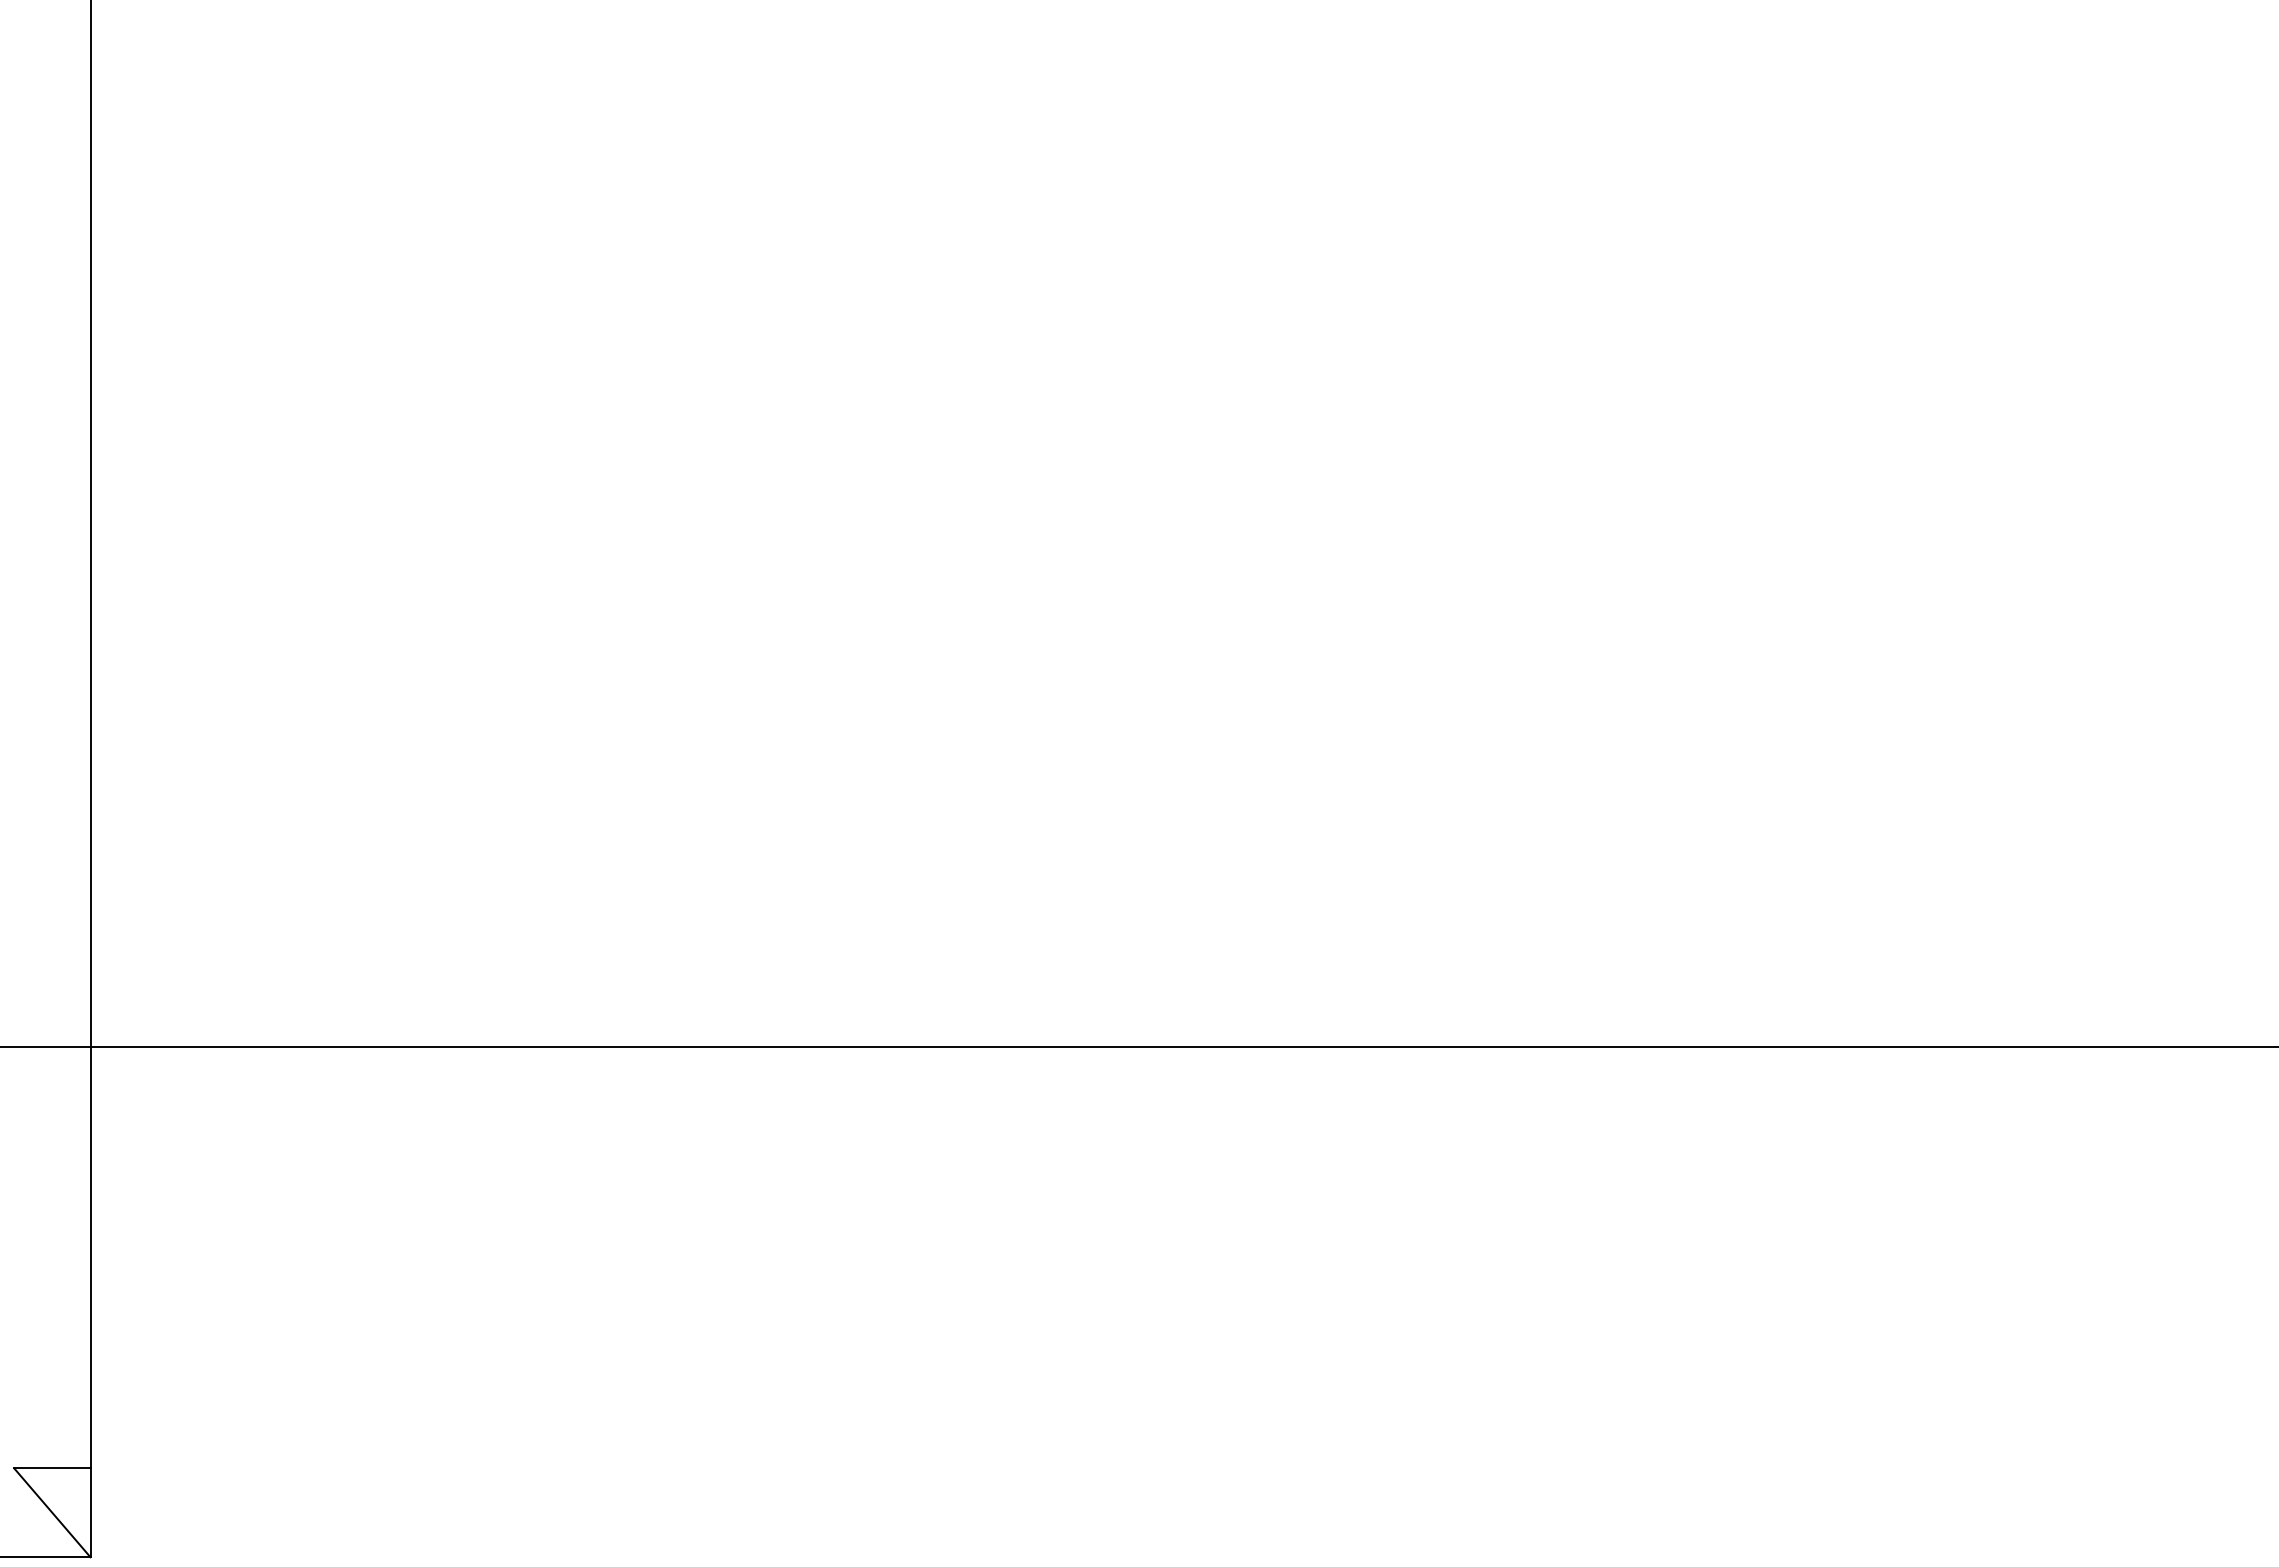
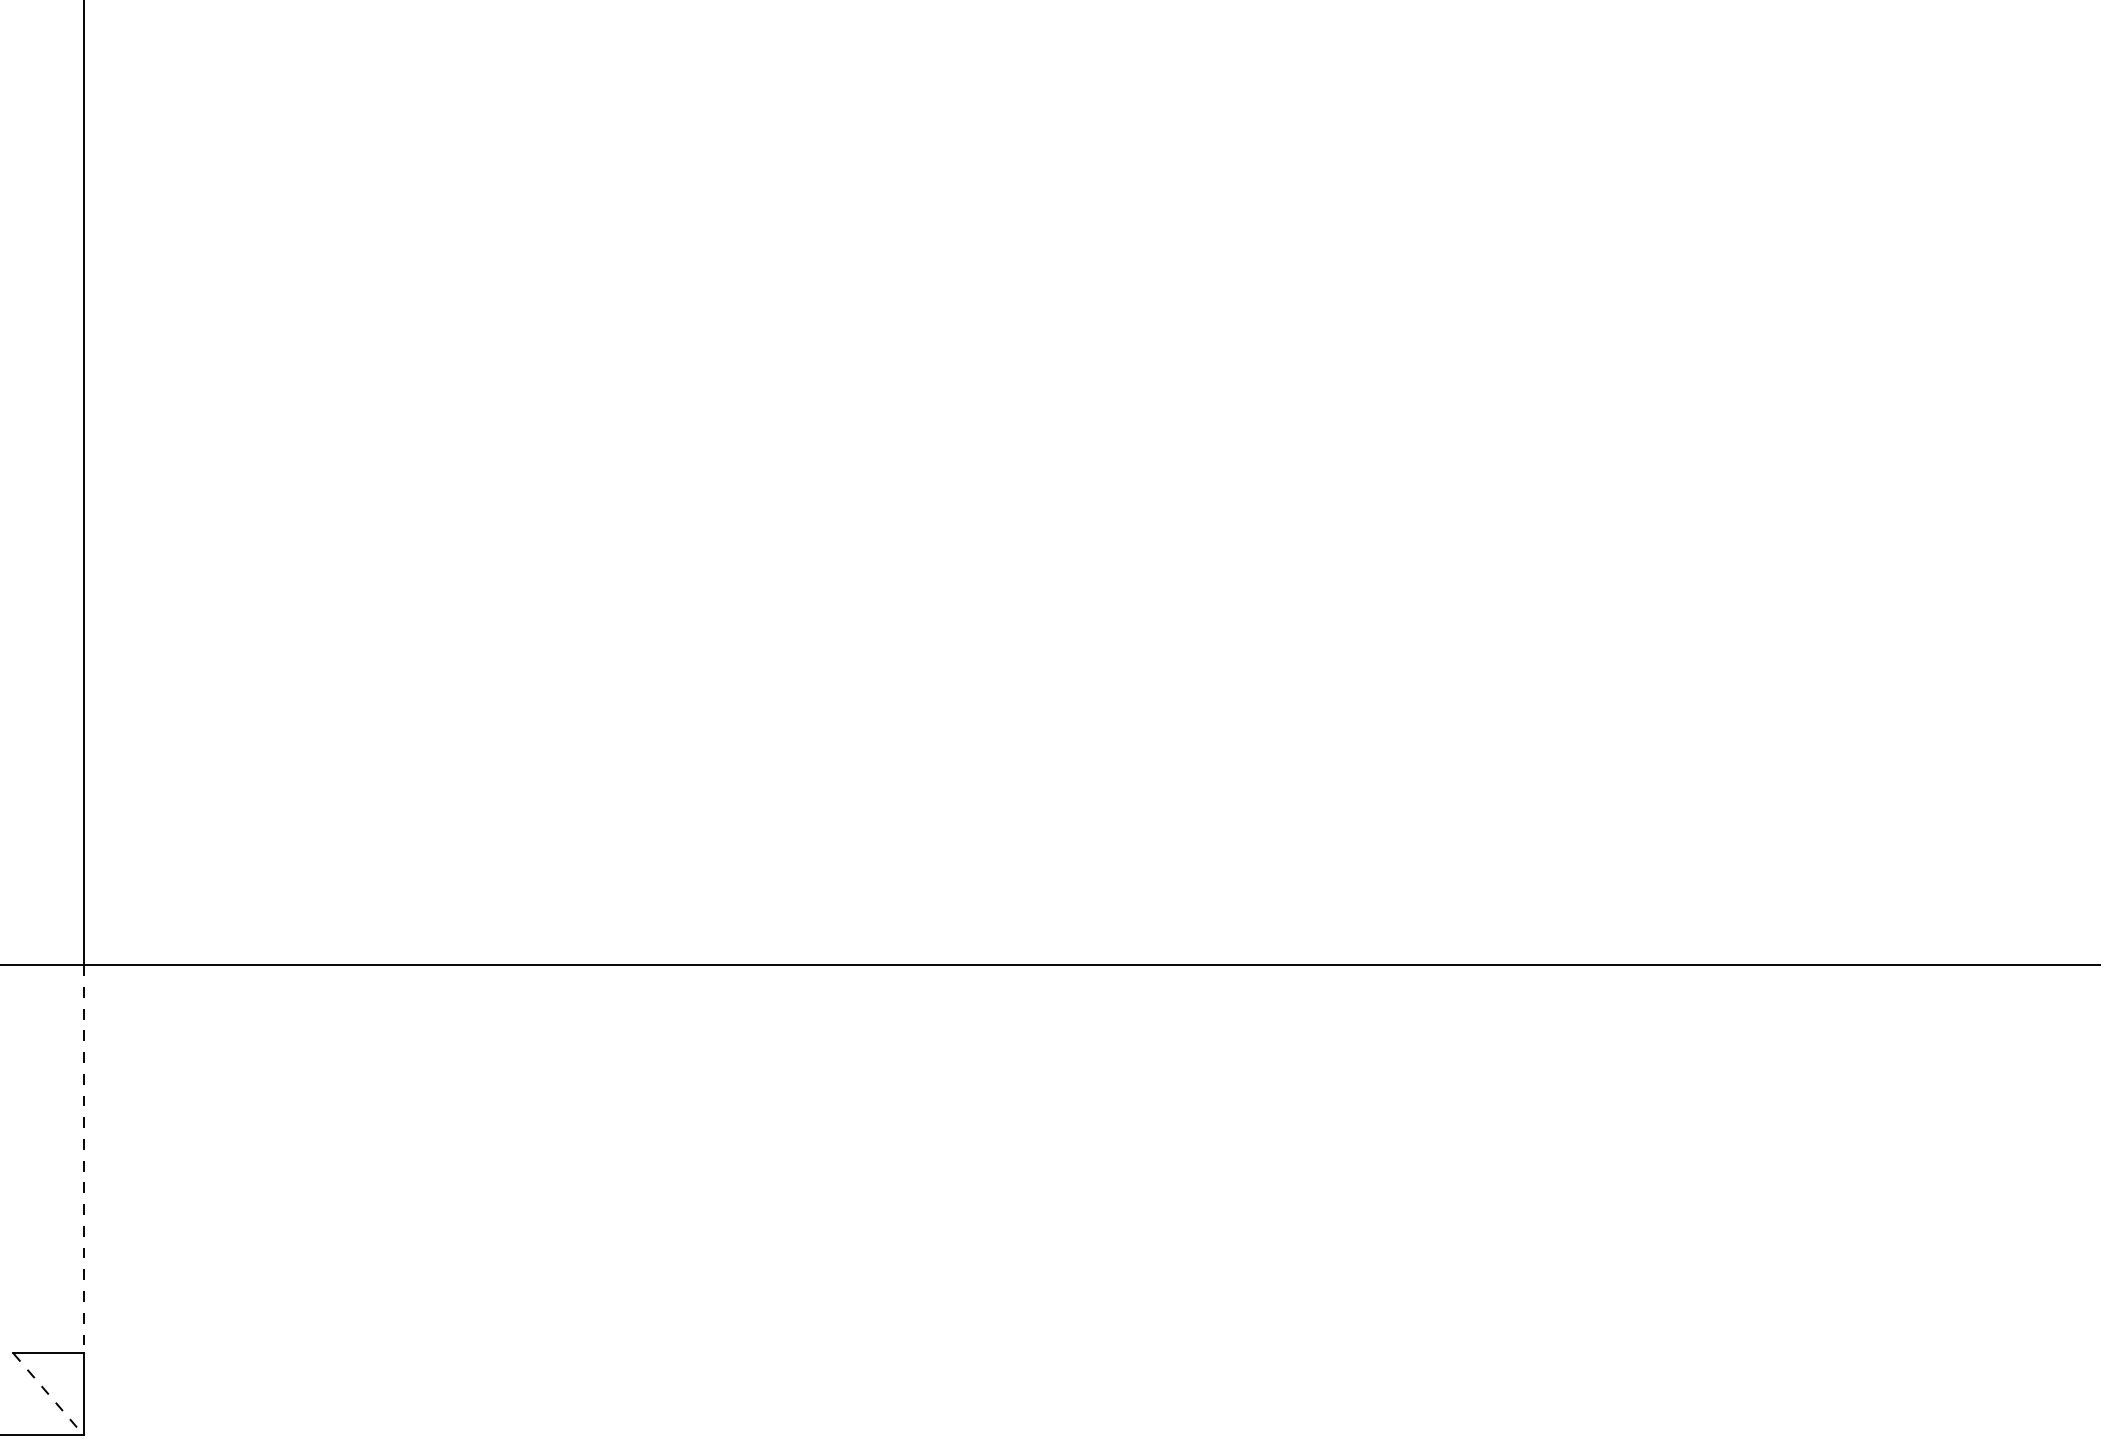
line: (90, 1258) -> (83, 1159), solid -> dashed
line: (52, 1512) -> (48, 1393), solid -> dashed

